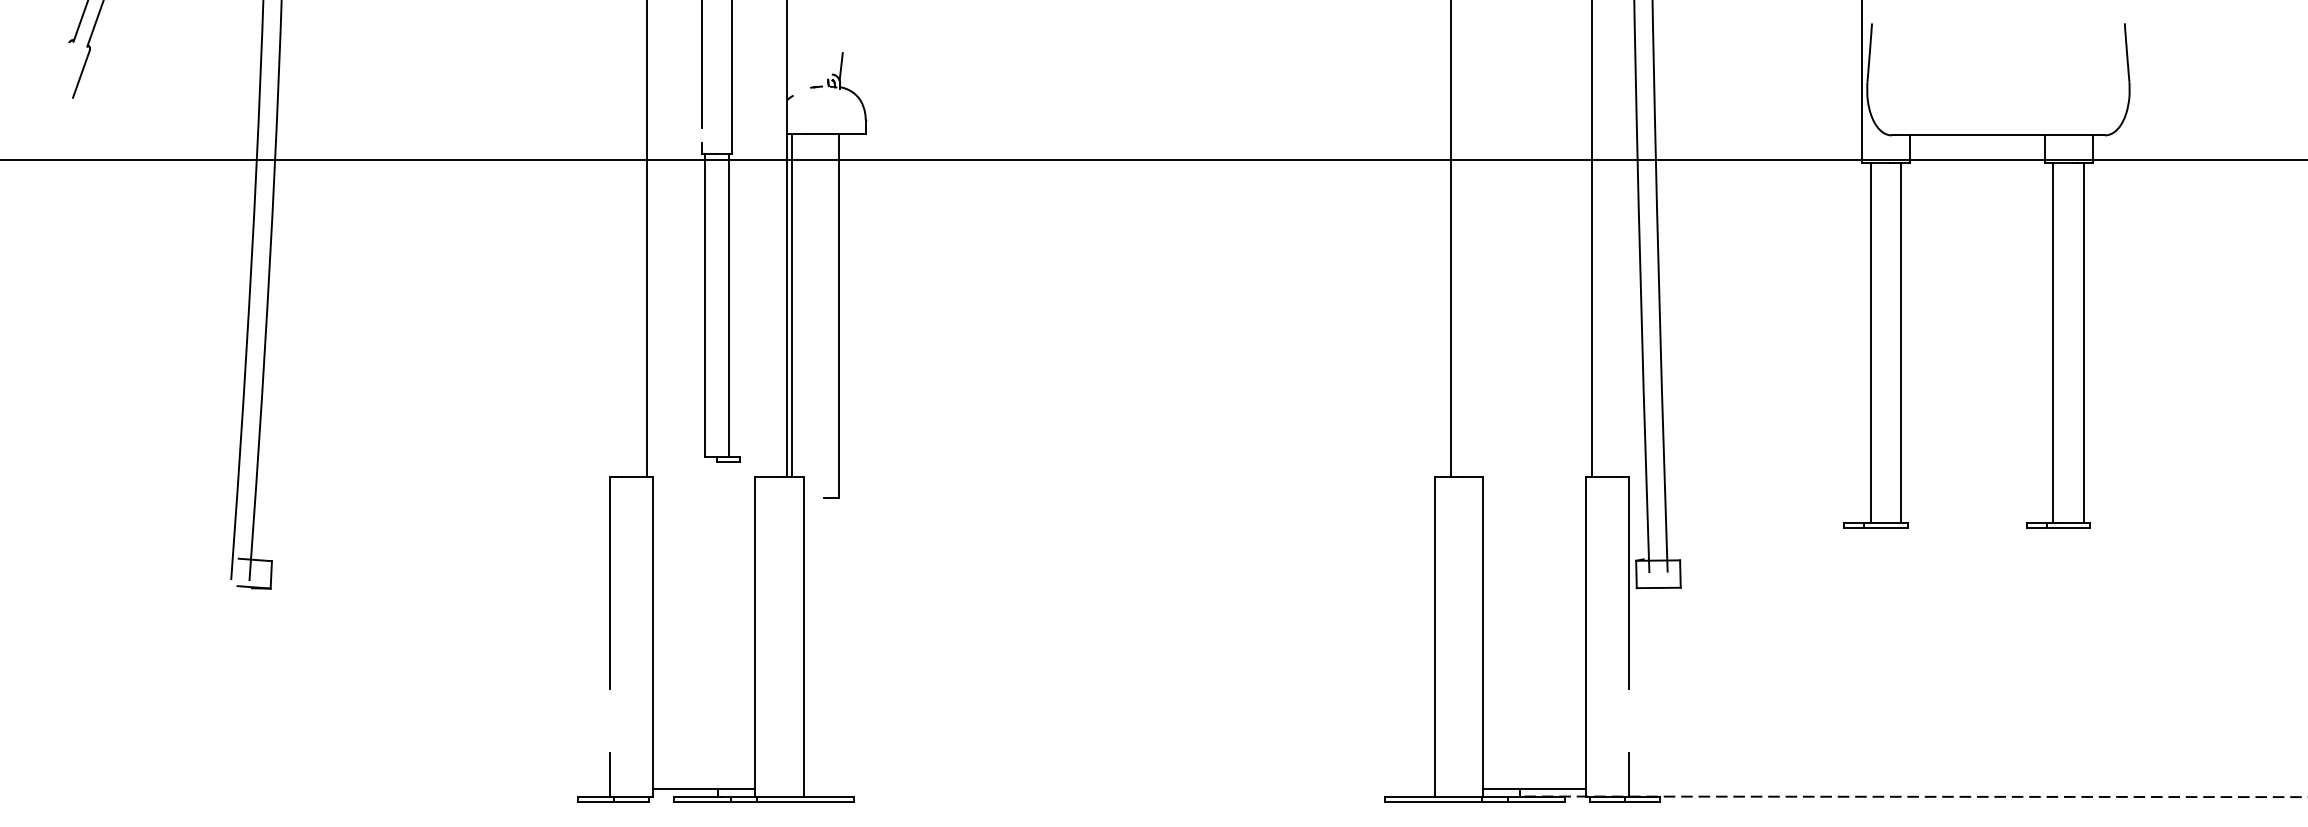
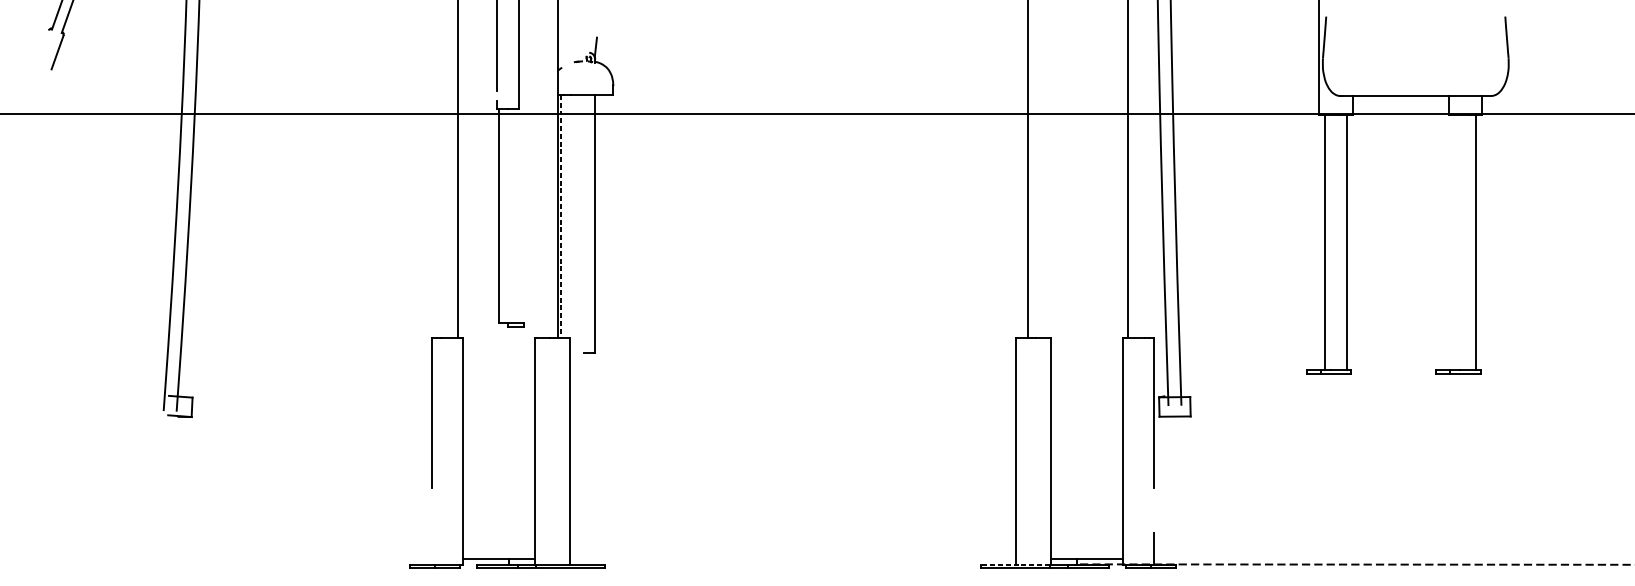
line: (729, 304) -> (516, 215), removed
line: (792, 305) -> (561, 216), solid -> dashed
line: (2053, 342) -> (1454, 242), removed
line: (609, 774) -> (431, 548), removed
line: (1432, 796) -> (1014, 564), solid -> dashed

